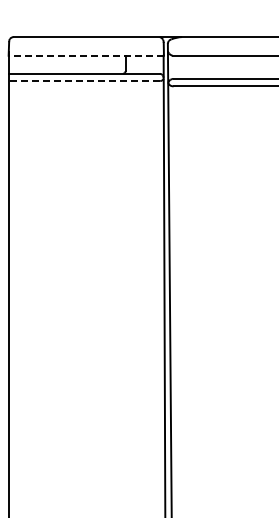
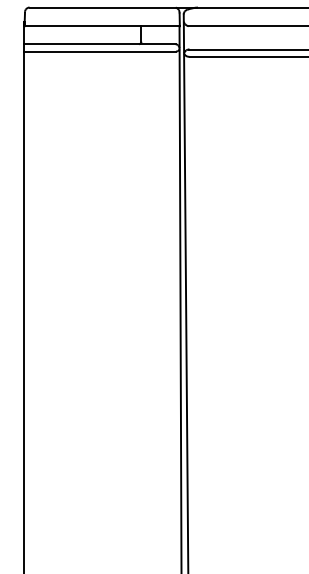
line: (86, 56) -> (102, 26), dashed -> solid
line: (84, 81) -> (100, 51), dashed -> solid

